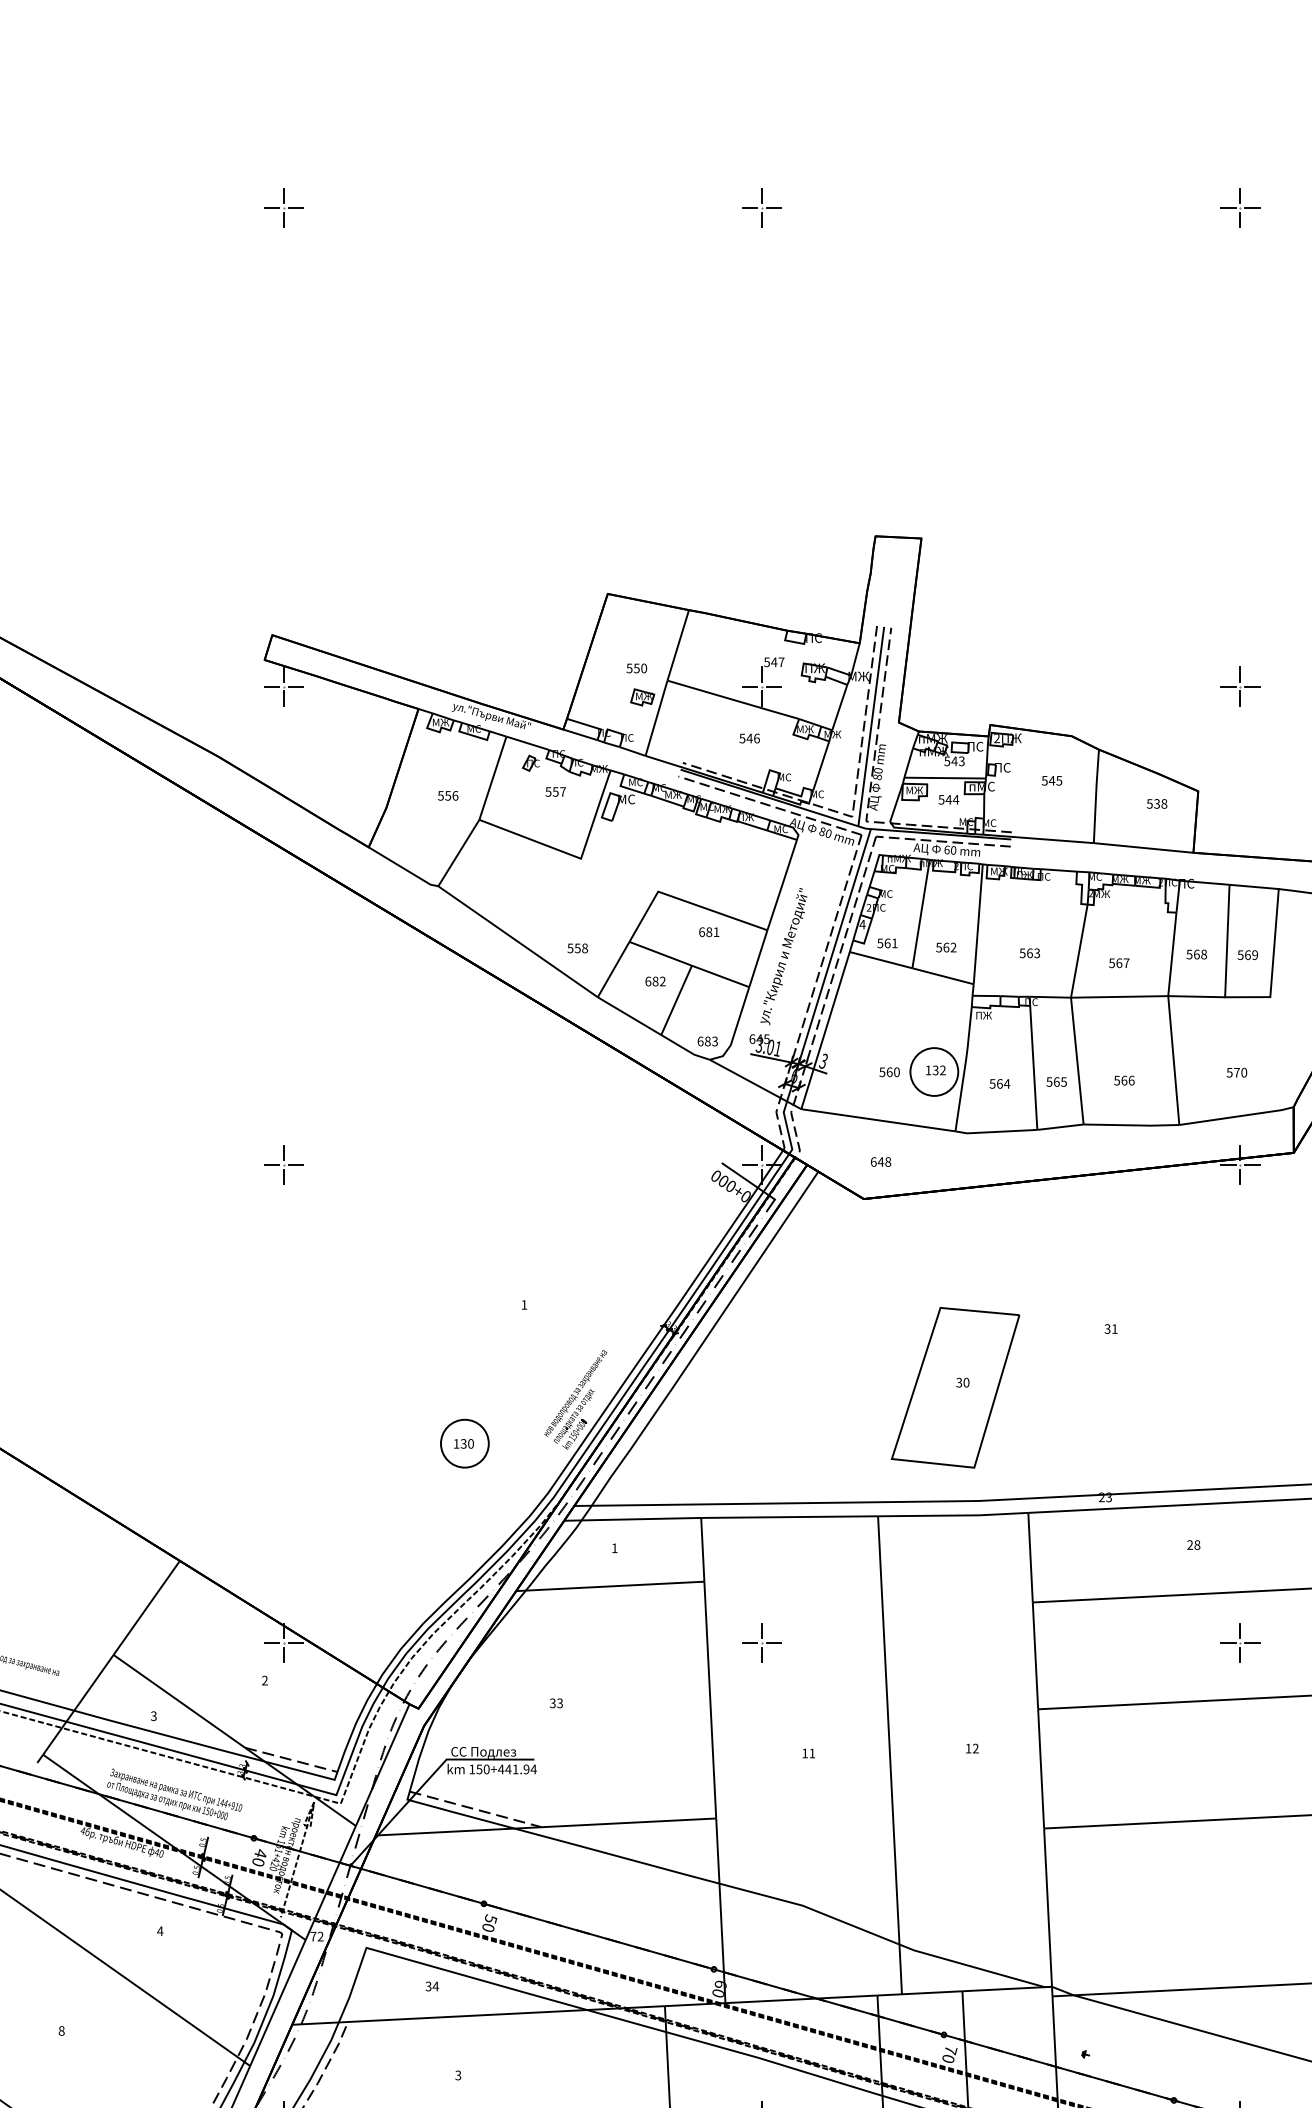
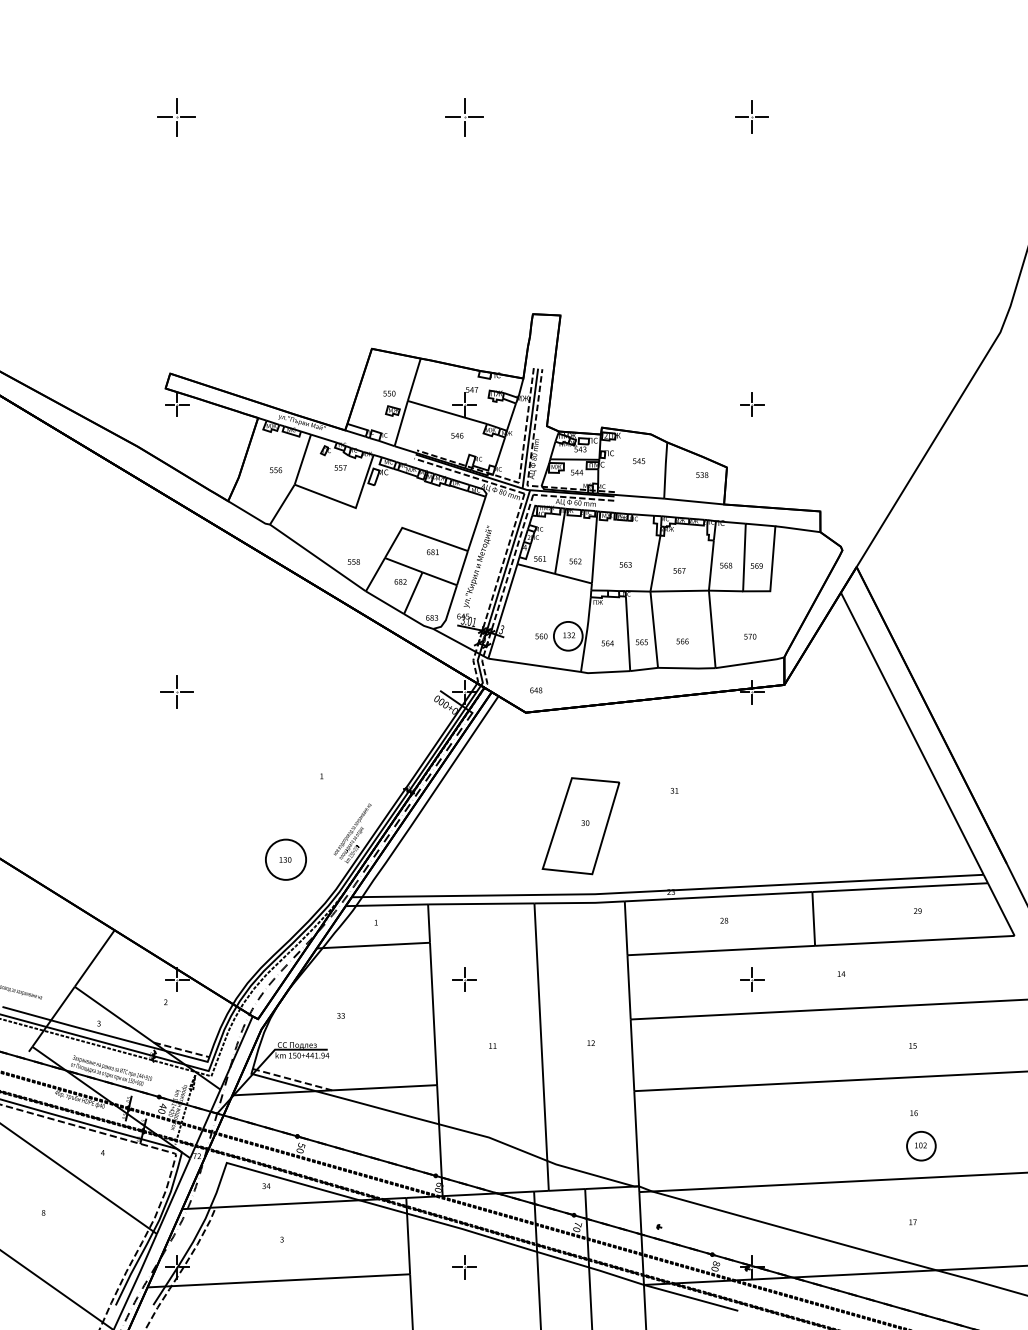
part: (284, 207) -> (177, 116), size x1.6
part: (761, 207) -> (464, 116), size x1.6
part: (1240, 207) -> (752, 116), size x1.4
part: (284, 1165) -> (177, 692), size x1.4
circle: (464, 1443) -> (285, 859), size x1.4

